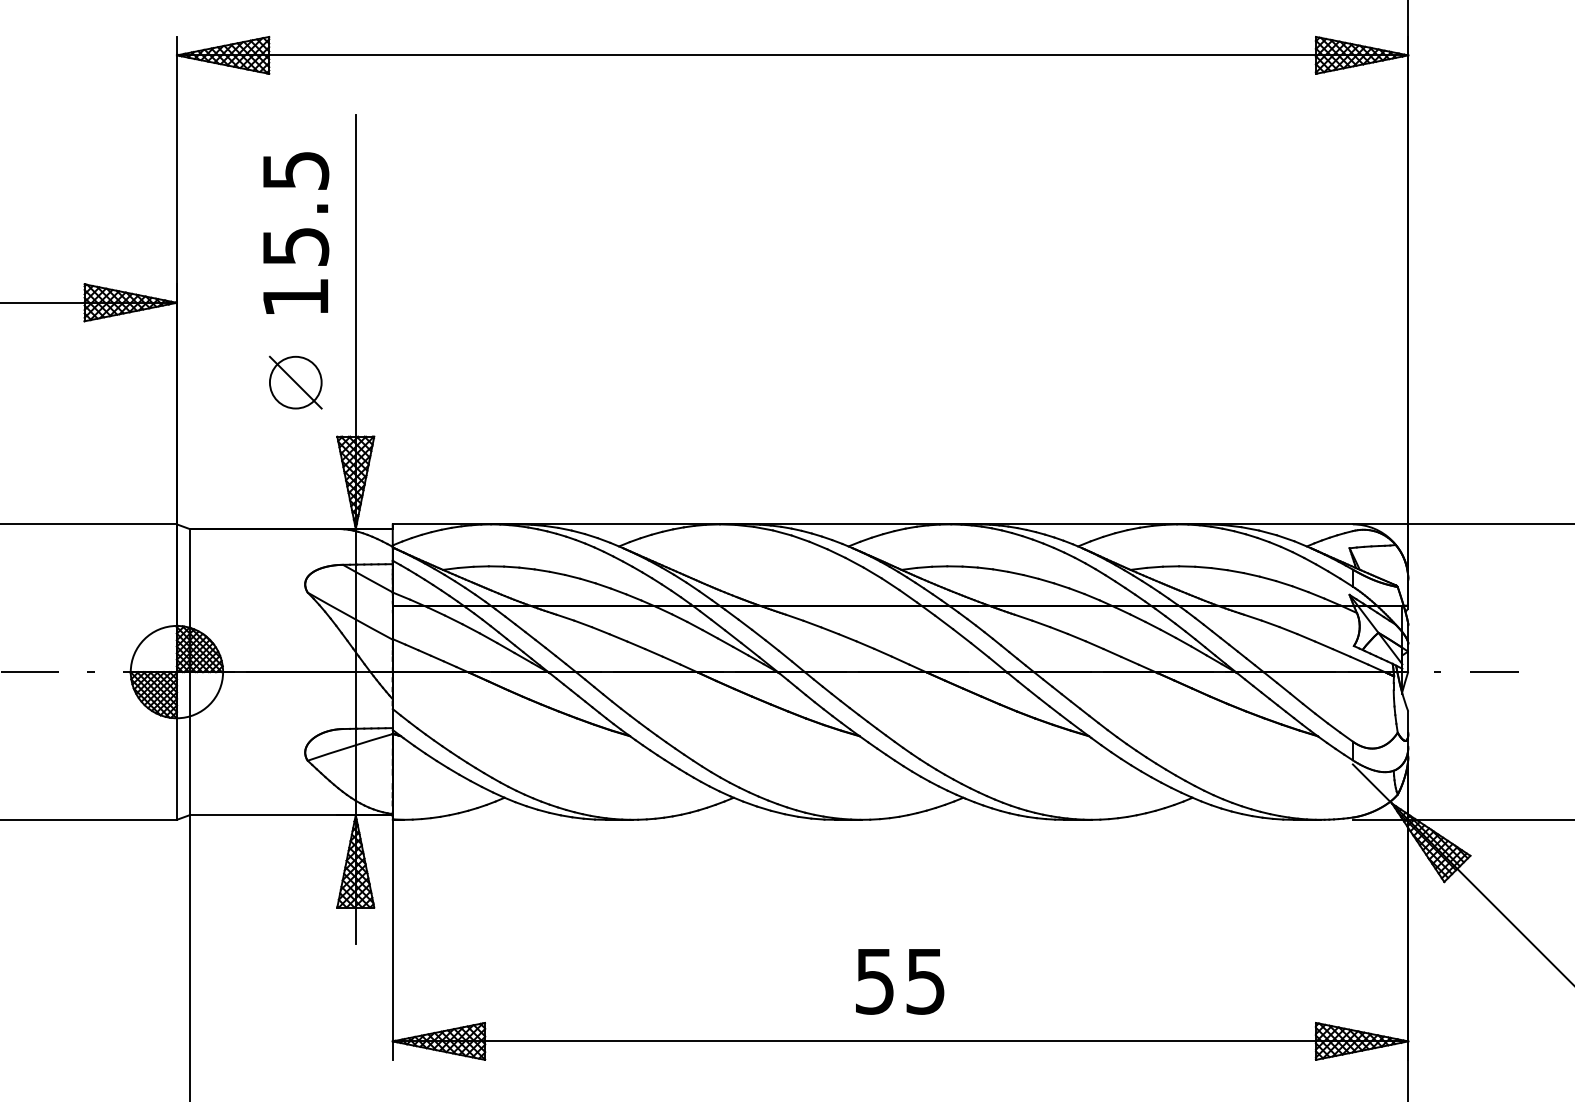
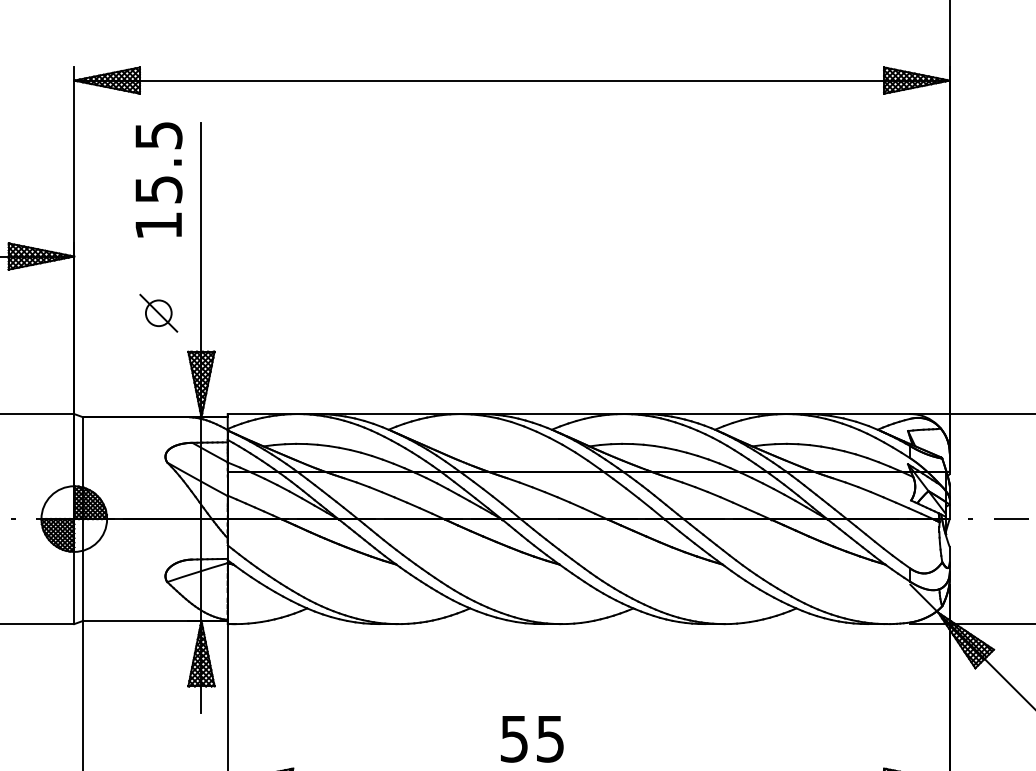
text: (296, 232) -> (159, 179), moved
circle: (295, 382) -> (158, 313), size x0.7
text: (900, 981) -> (532, 739), moved

